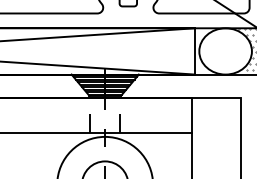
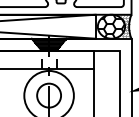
hatch: (225, 50) -> (111, 26), added

